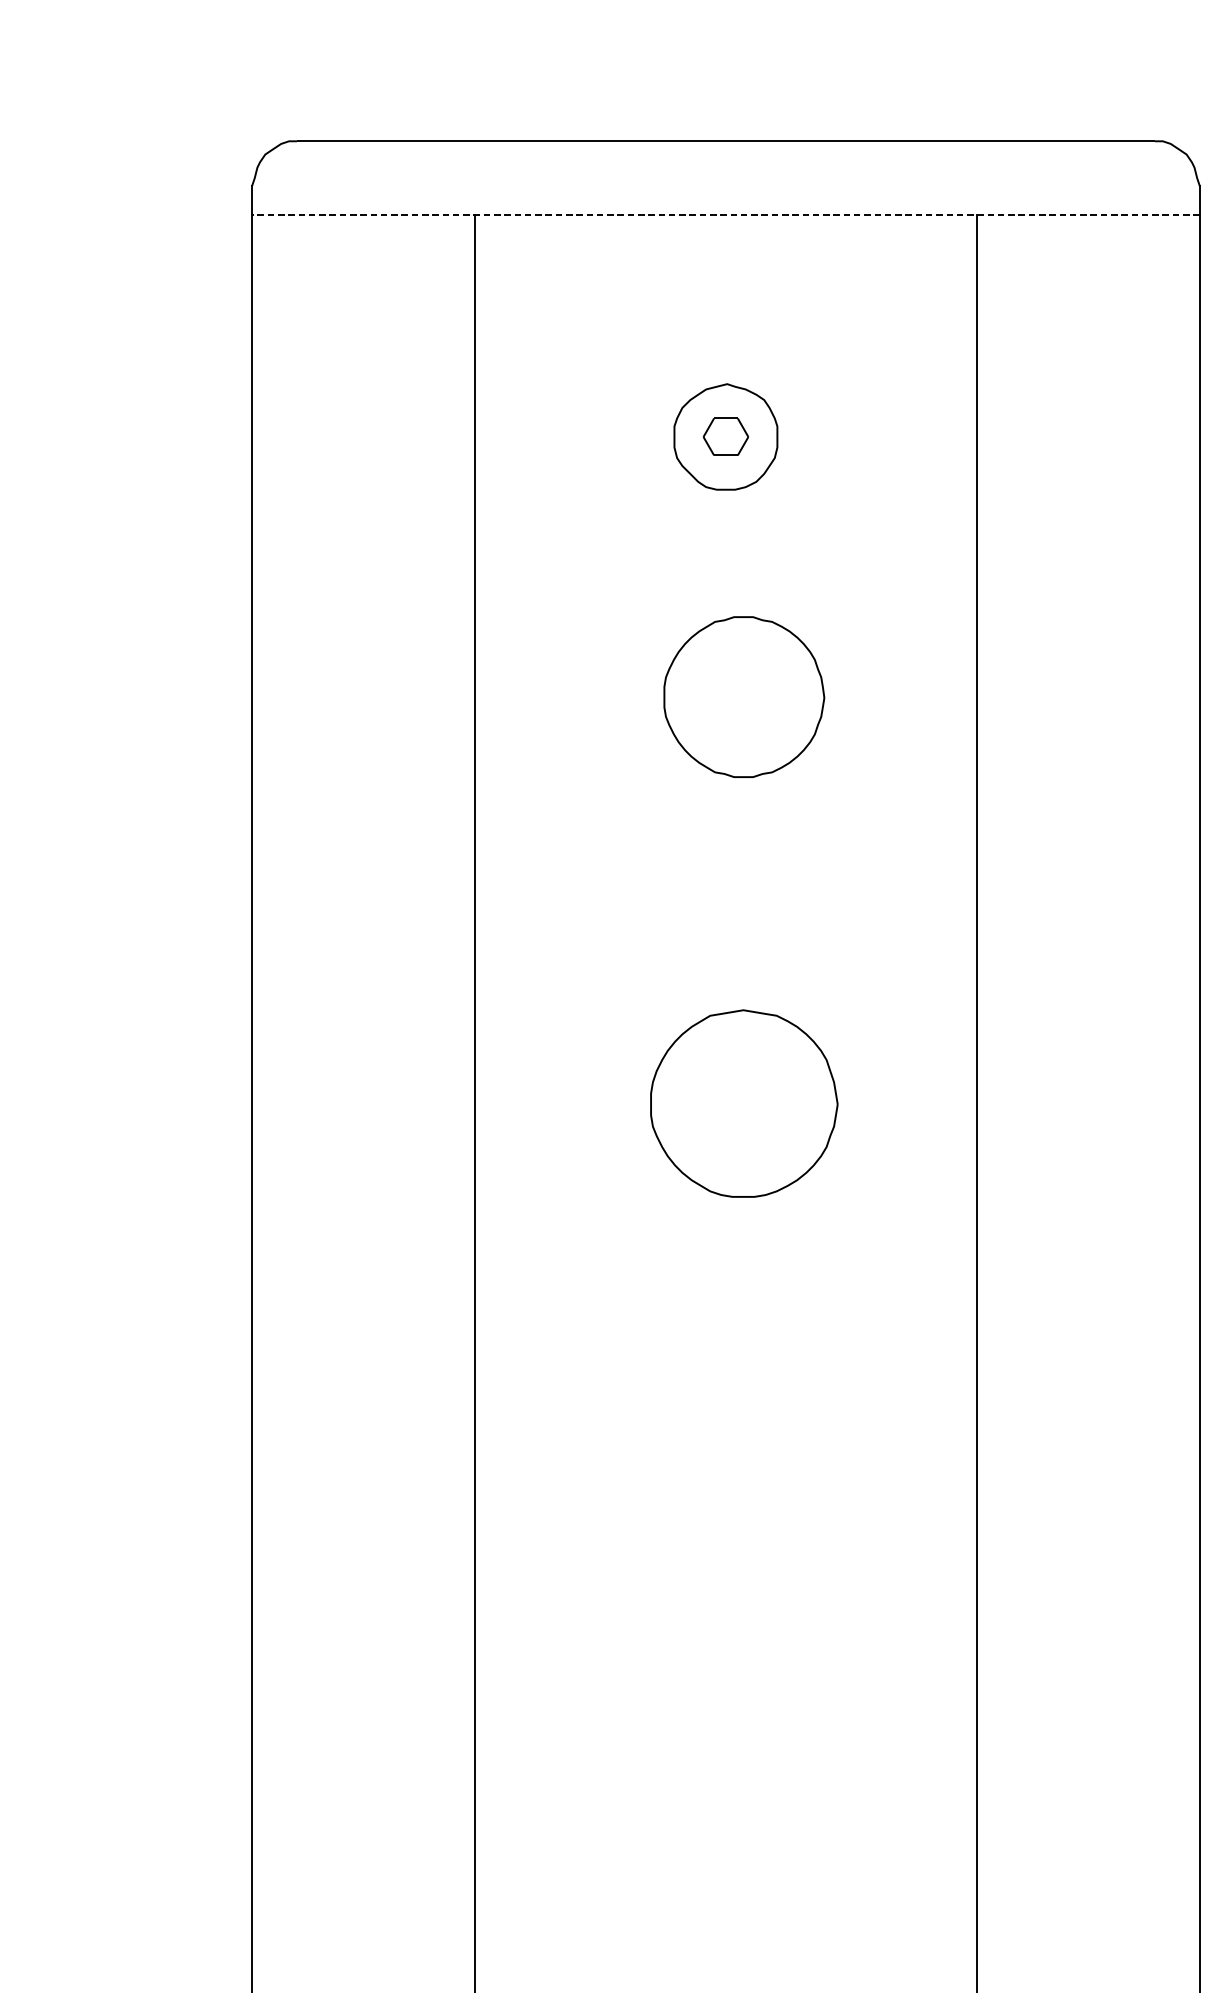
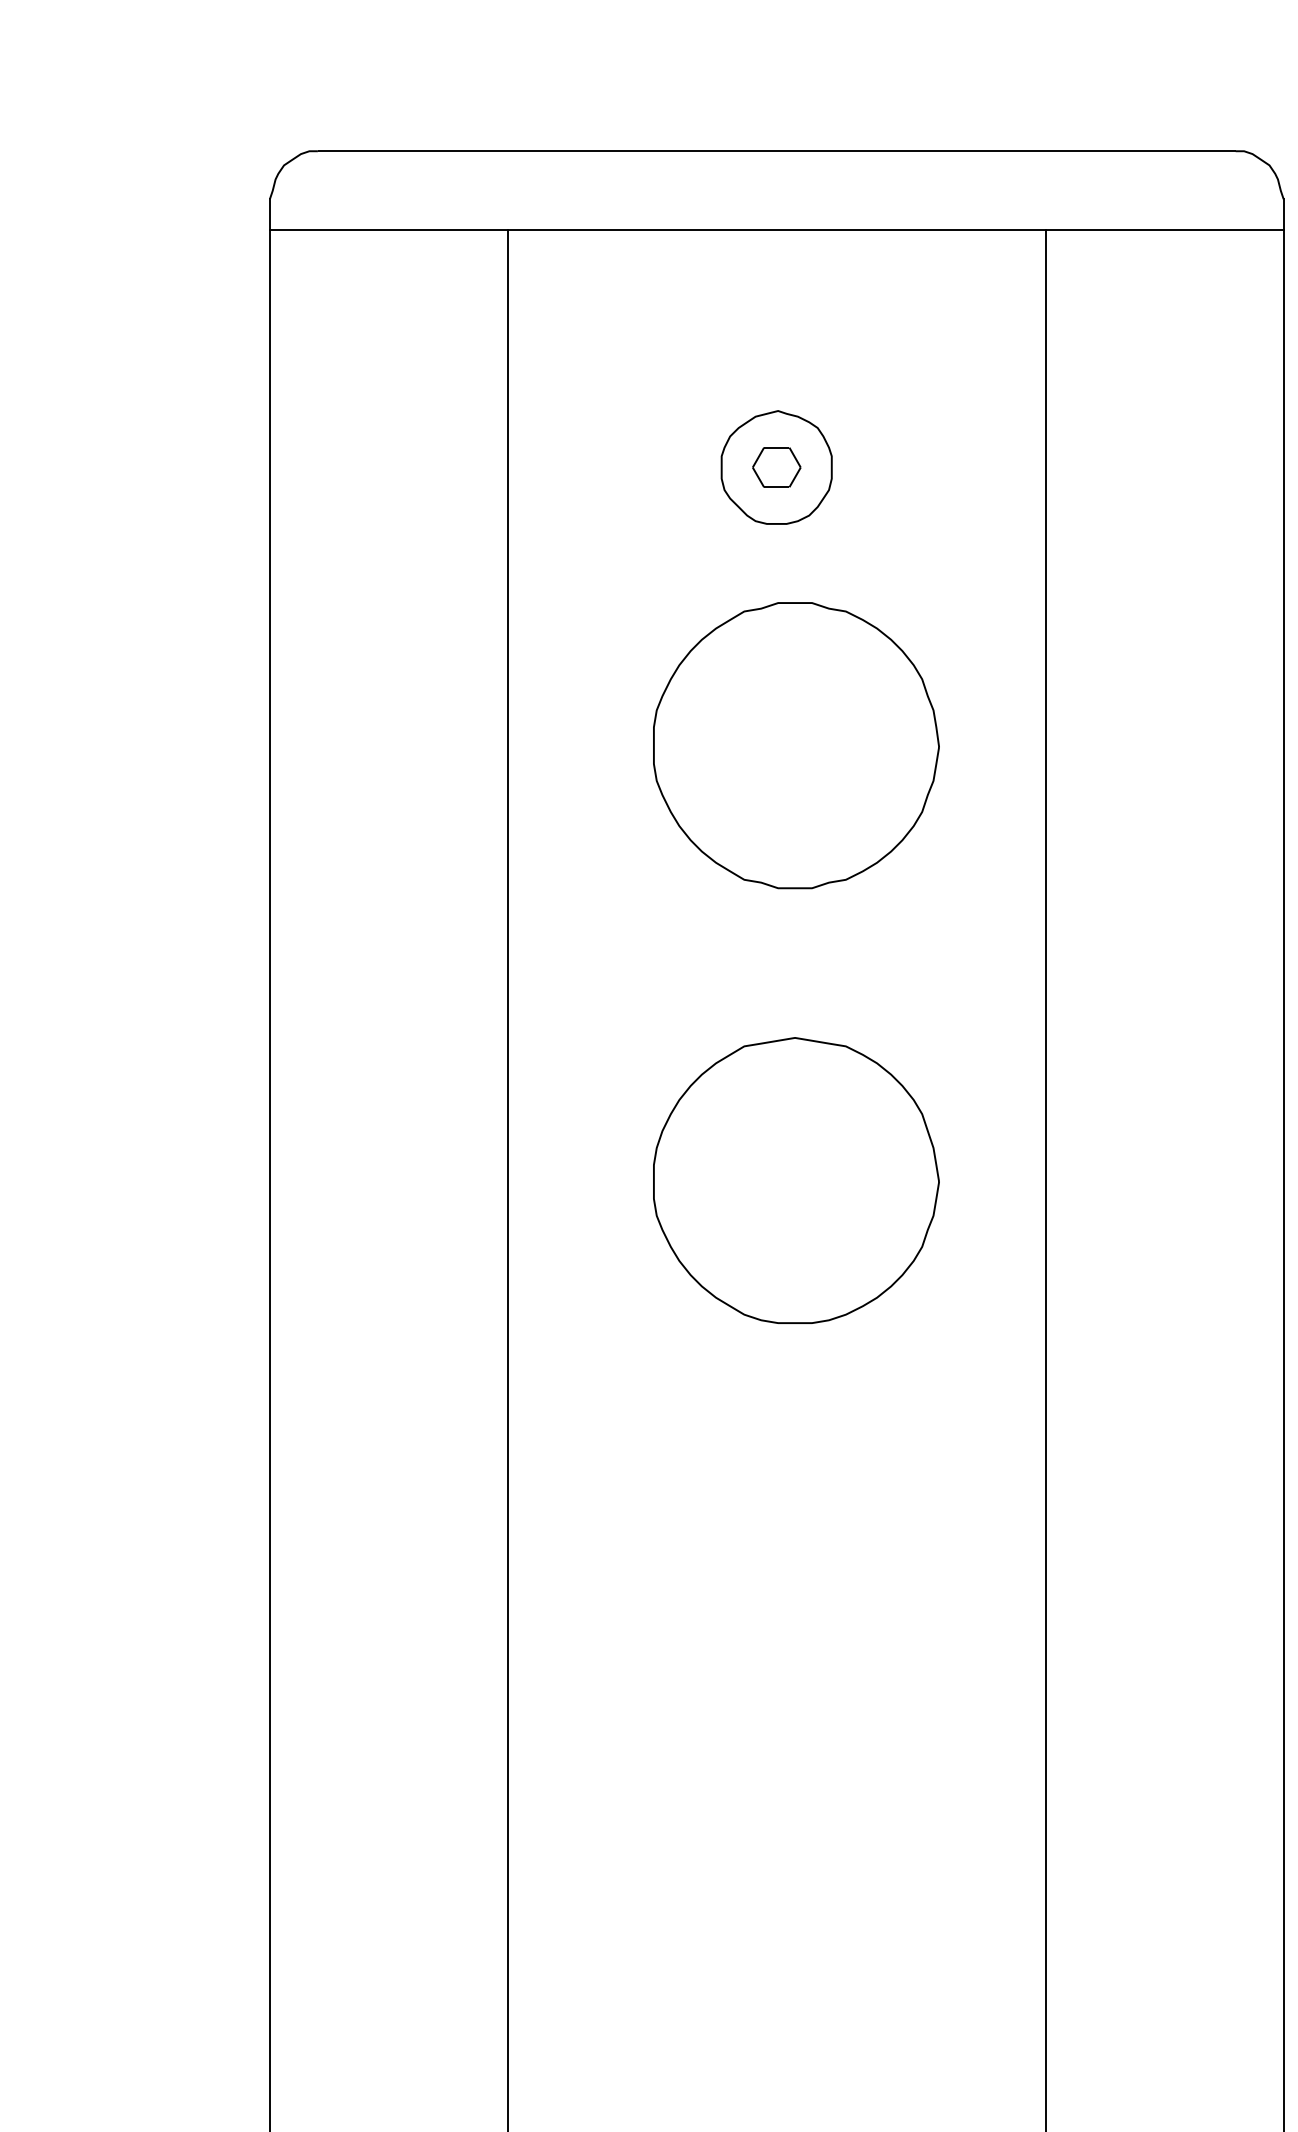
line: (725, 215) -> (776, 230), dashed -> solid
part: (744, 696) -> (796, 745), size x1.67
part: (744, 1103) -> (796, 1180), size x1.43

